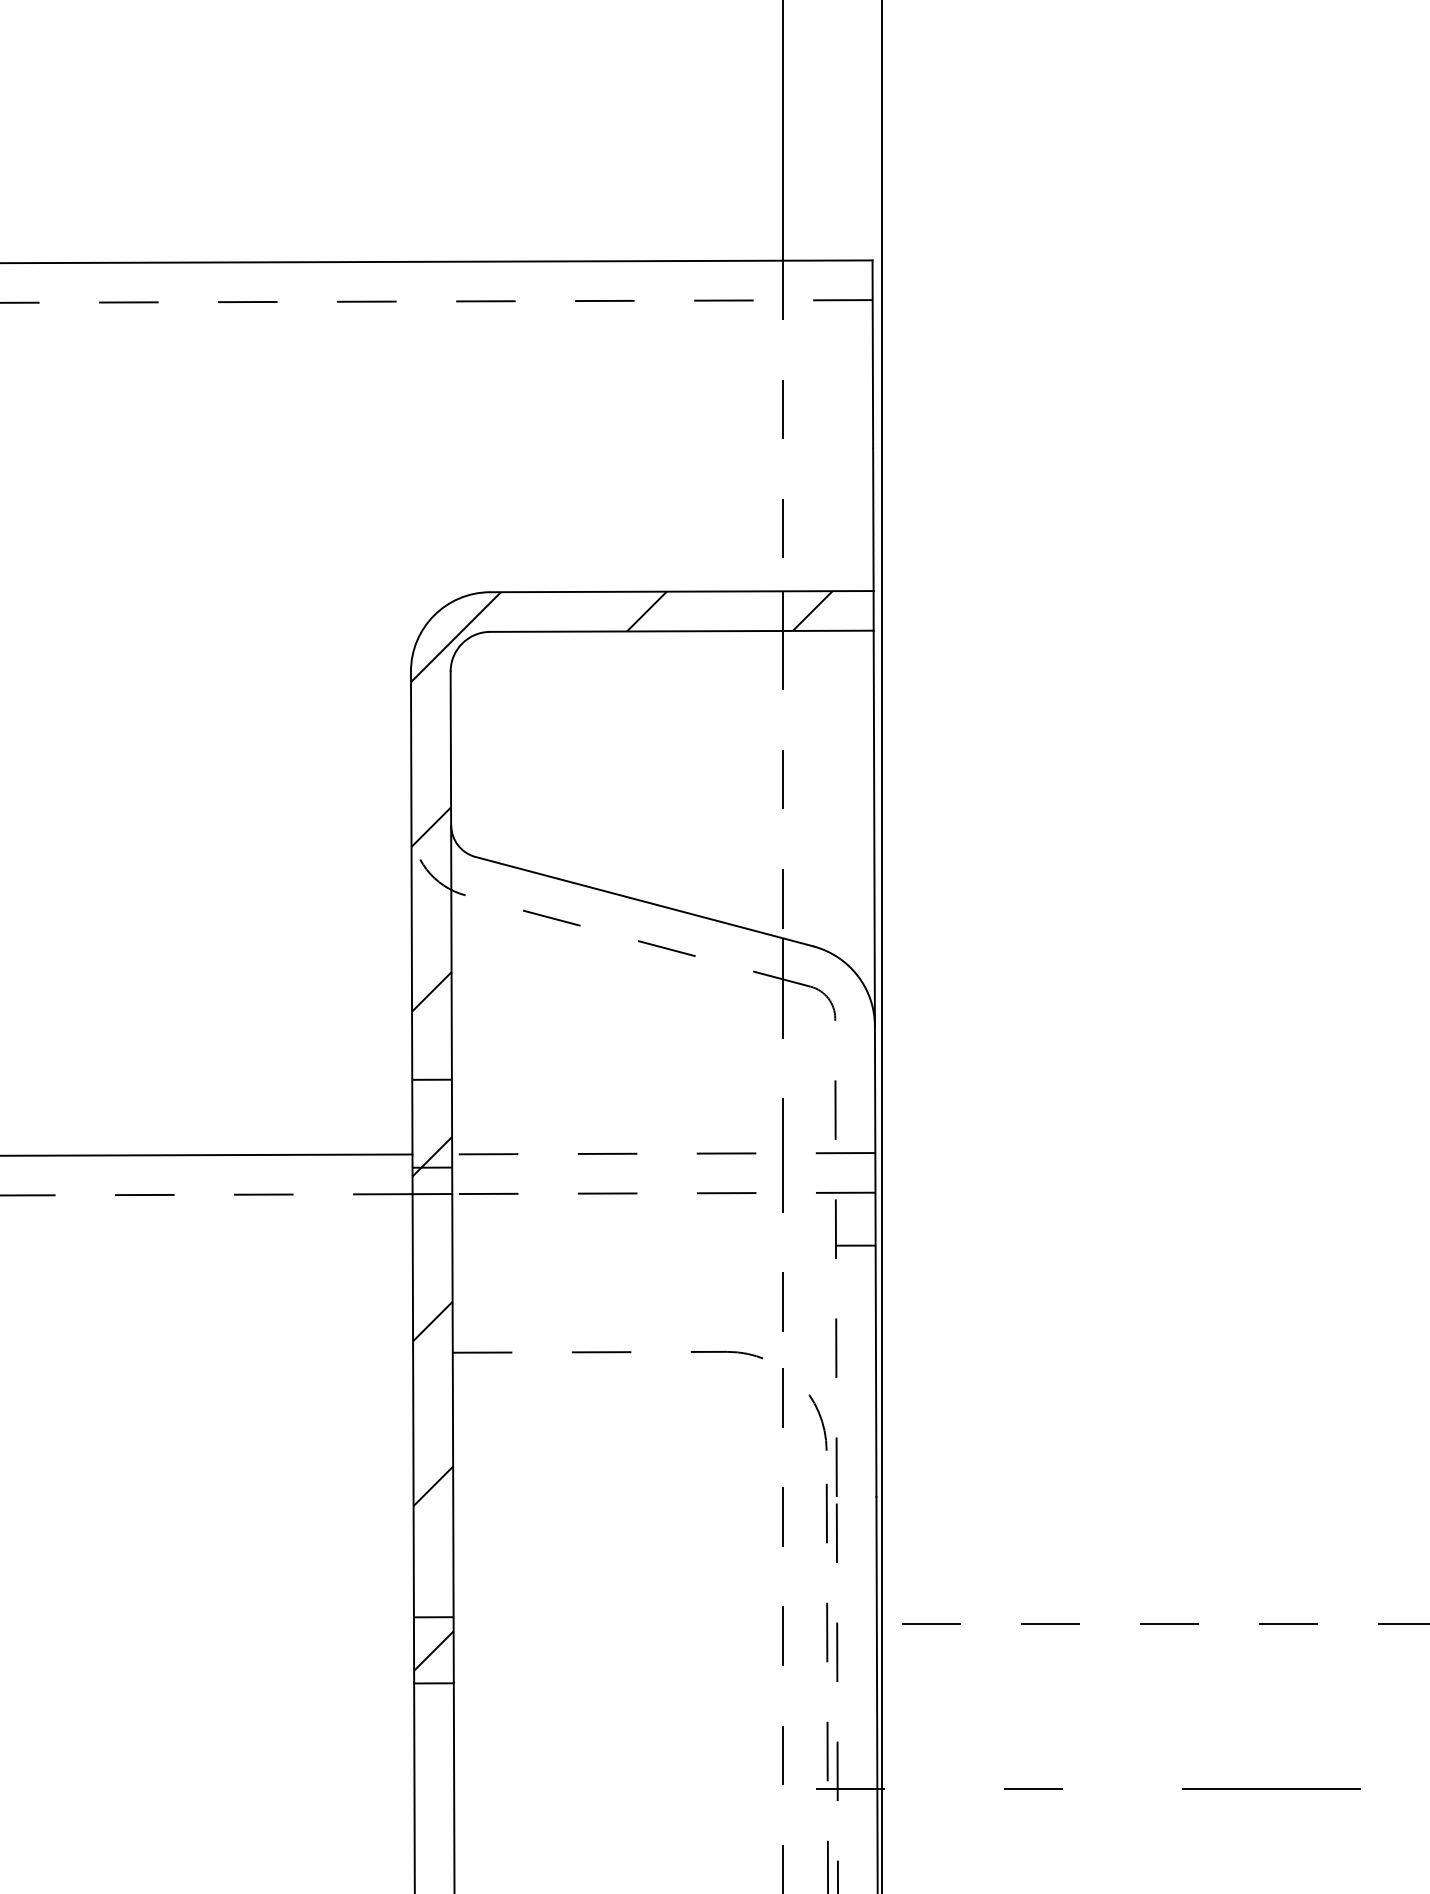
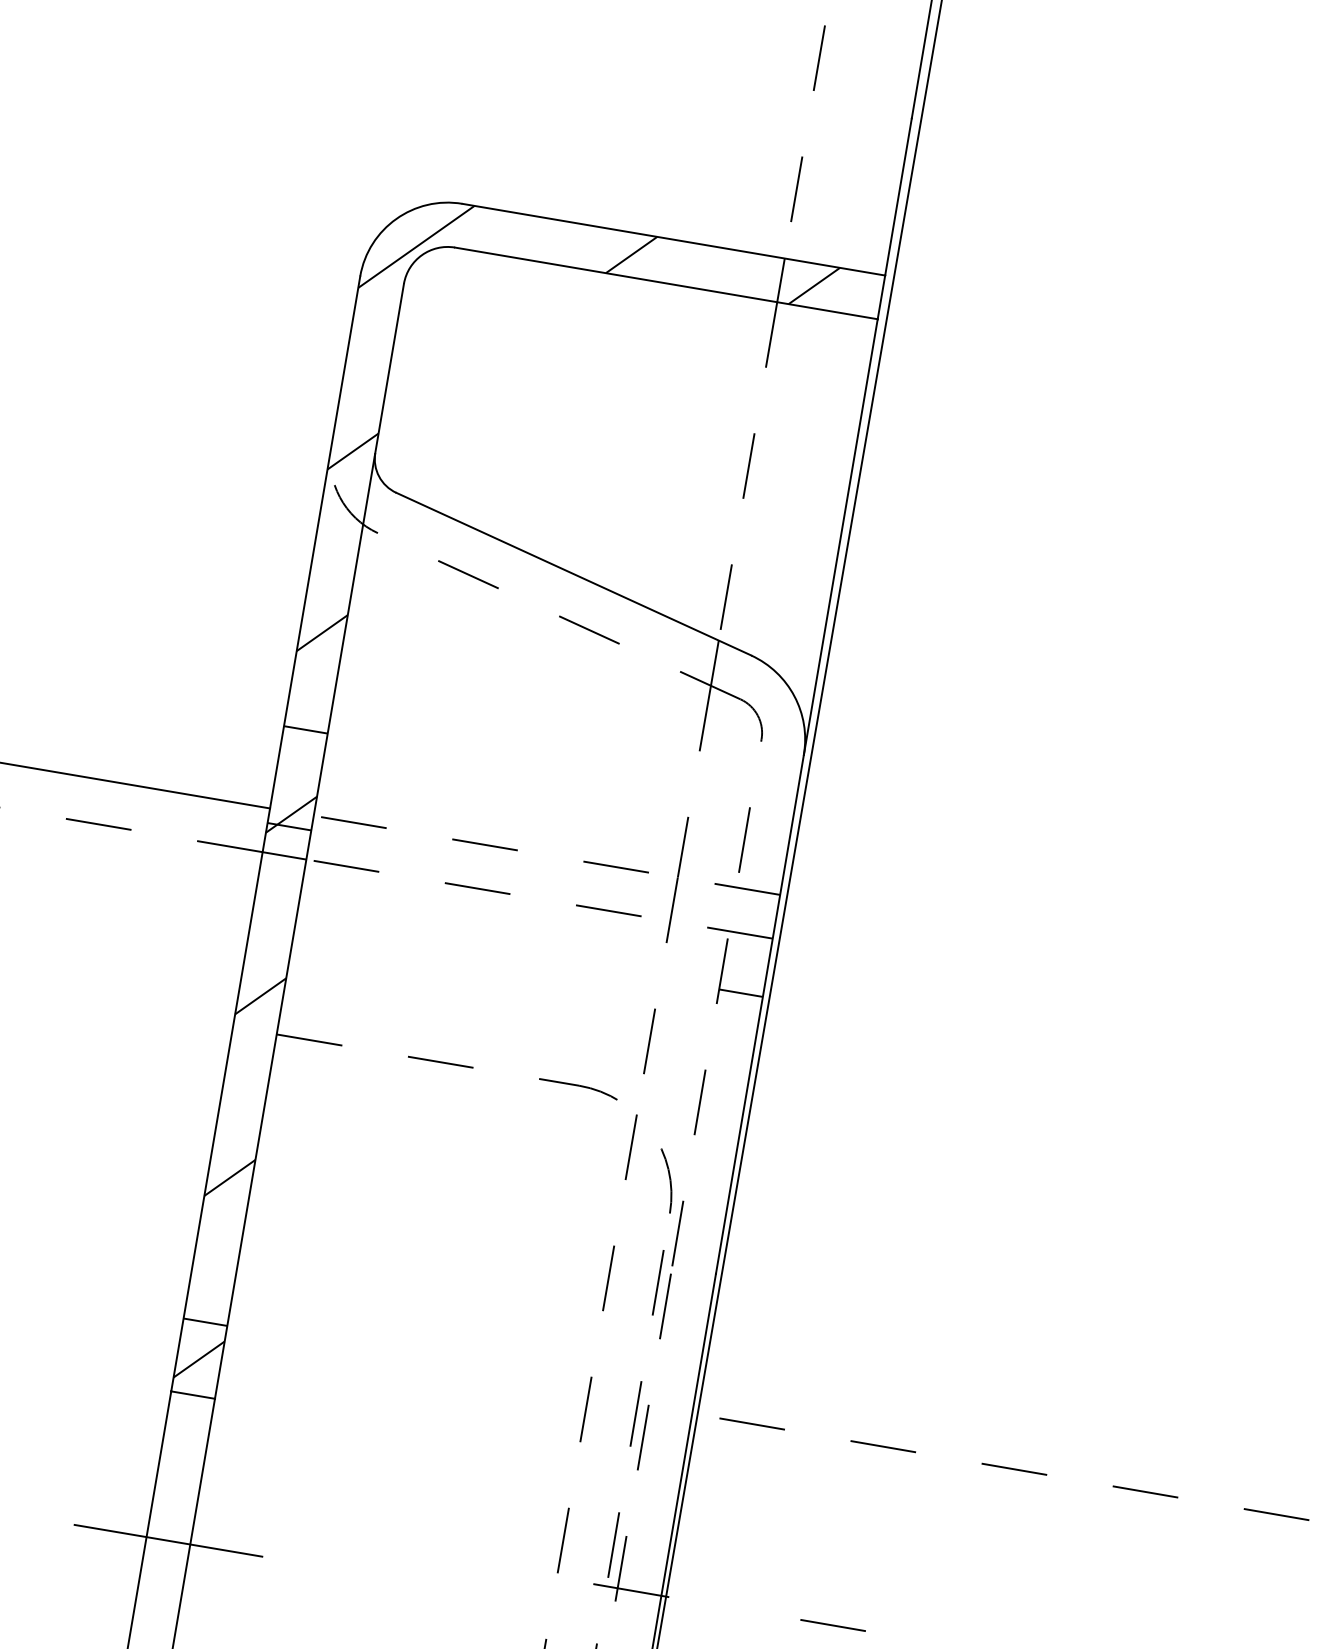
line: (434, 1815) -> (168, 1540), added

